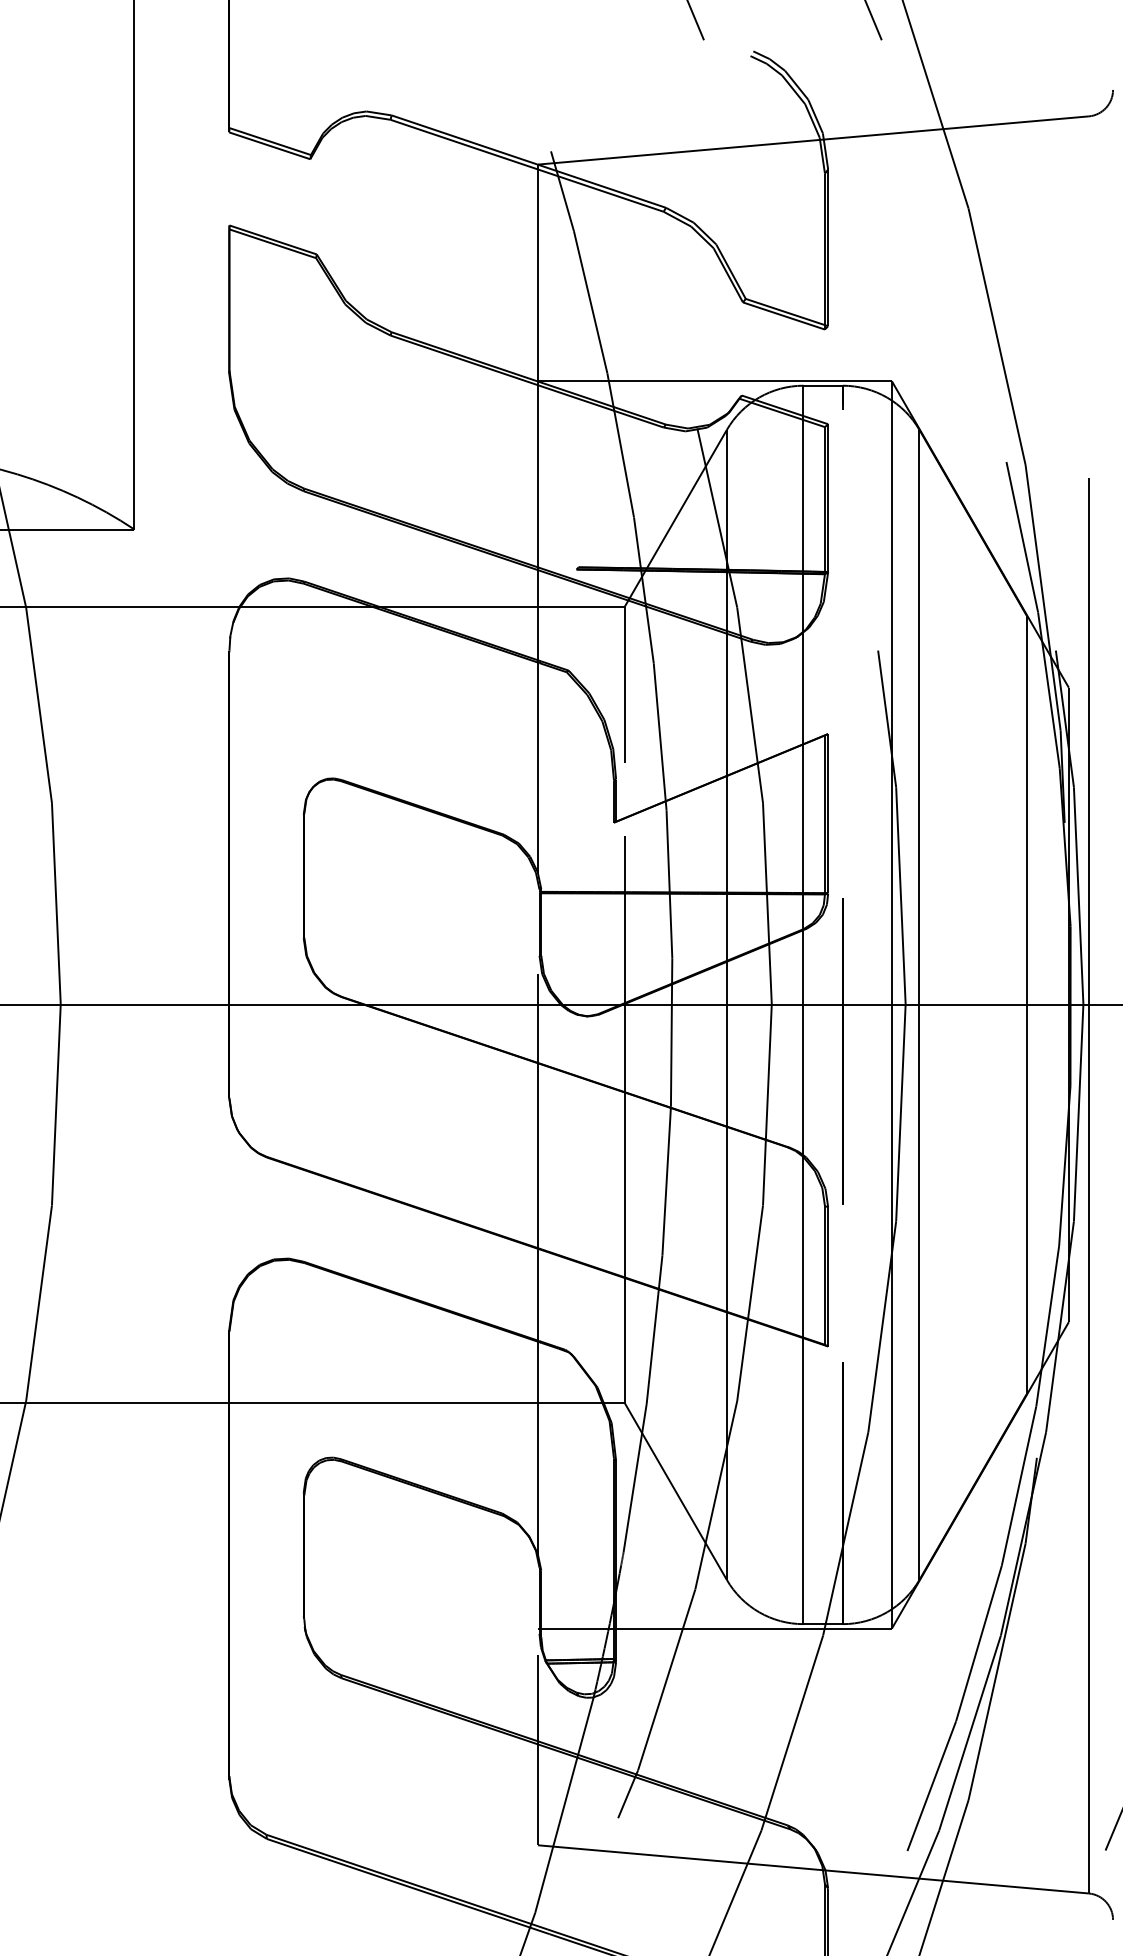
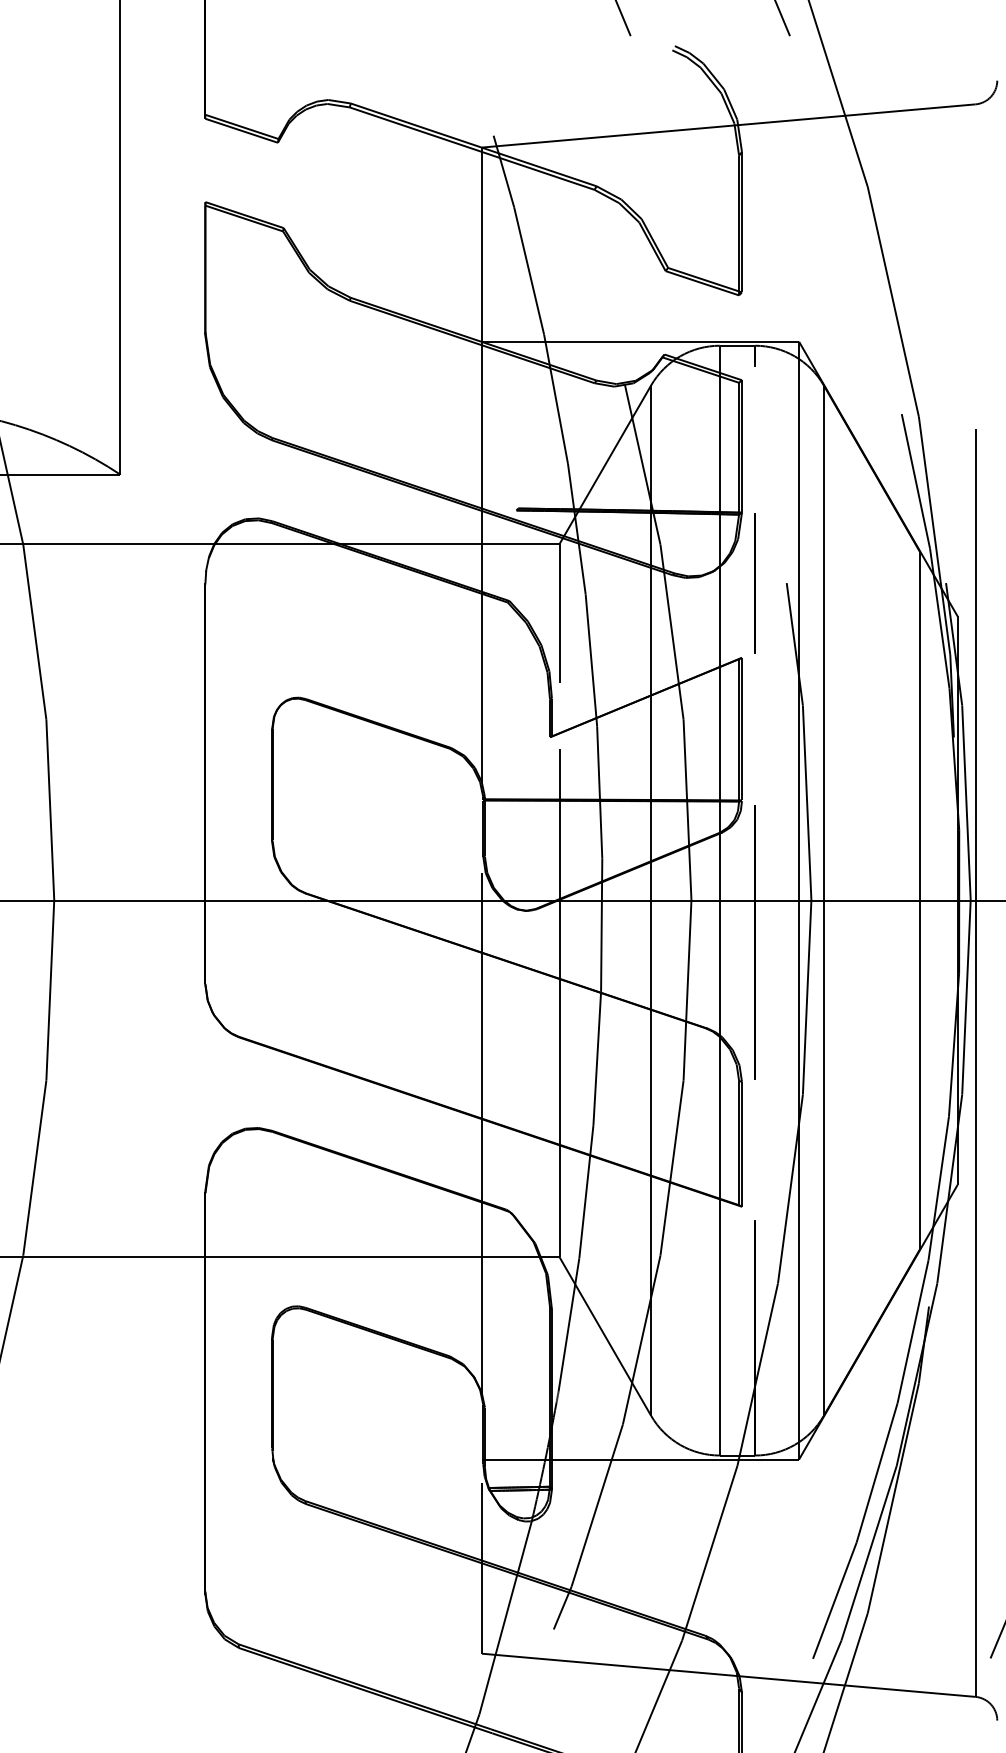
line: (842, 651) -> (754, 583), added

